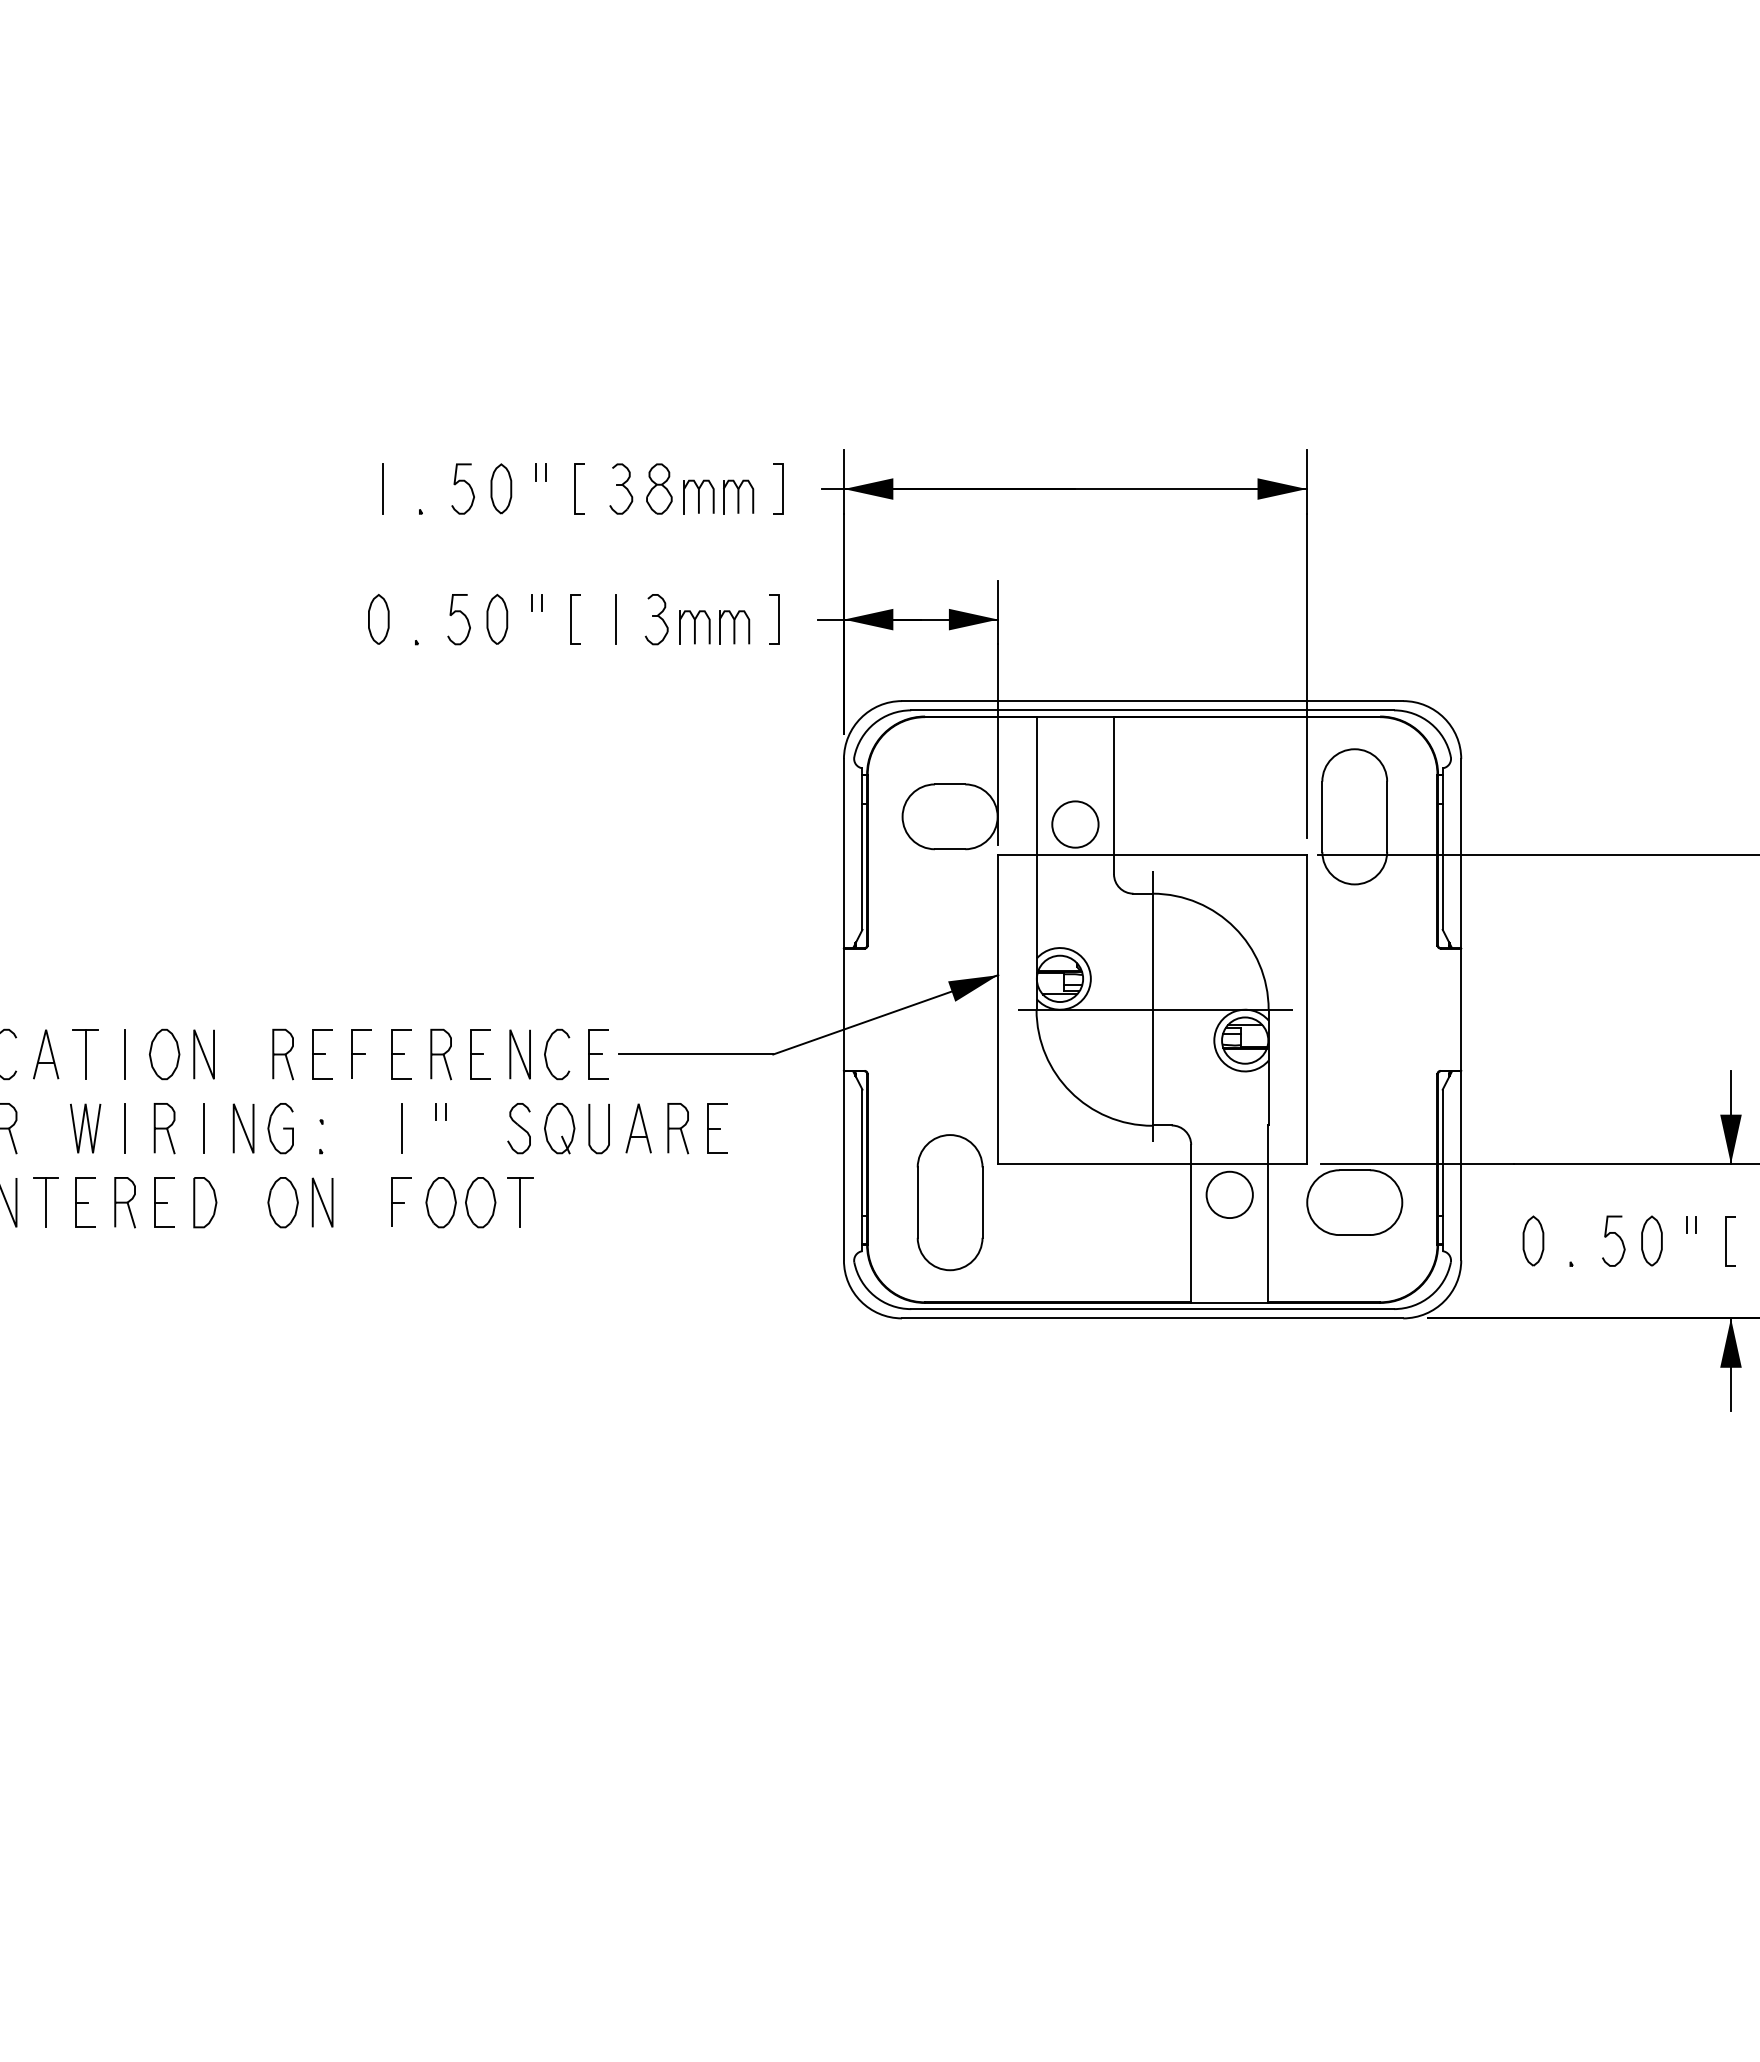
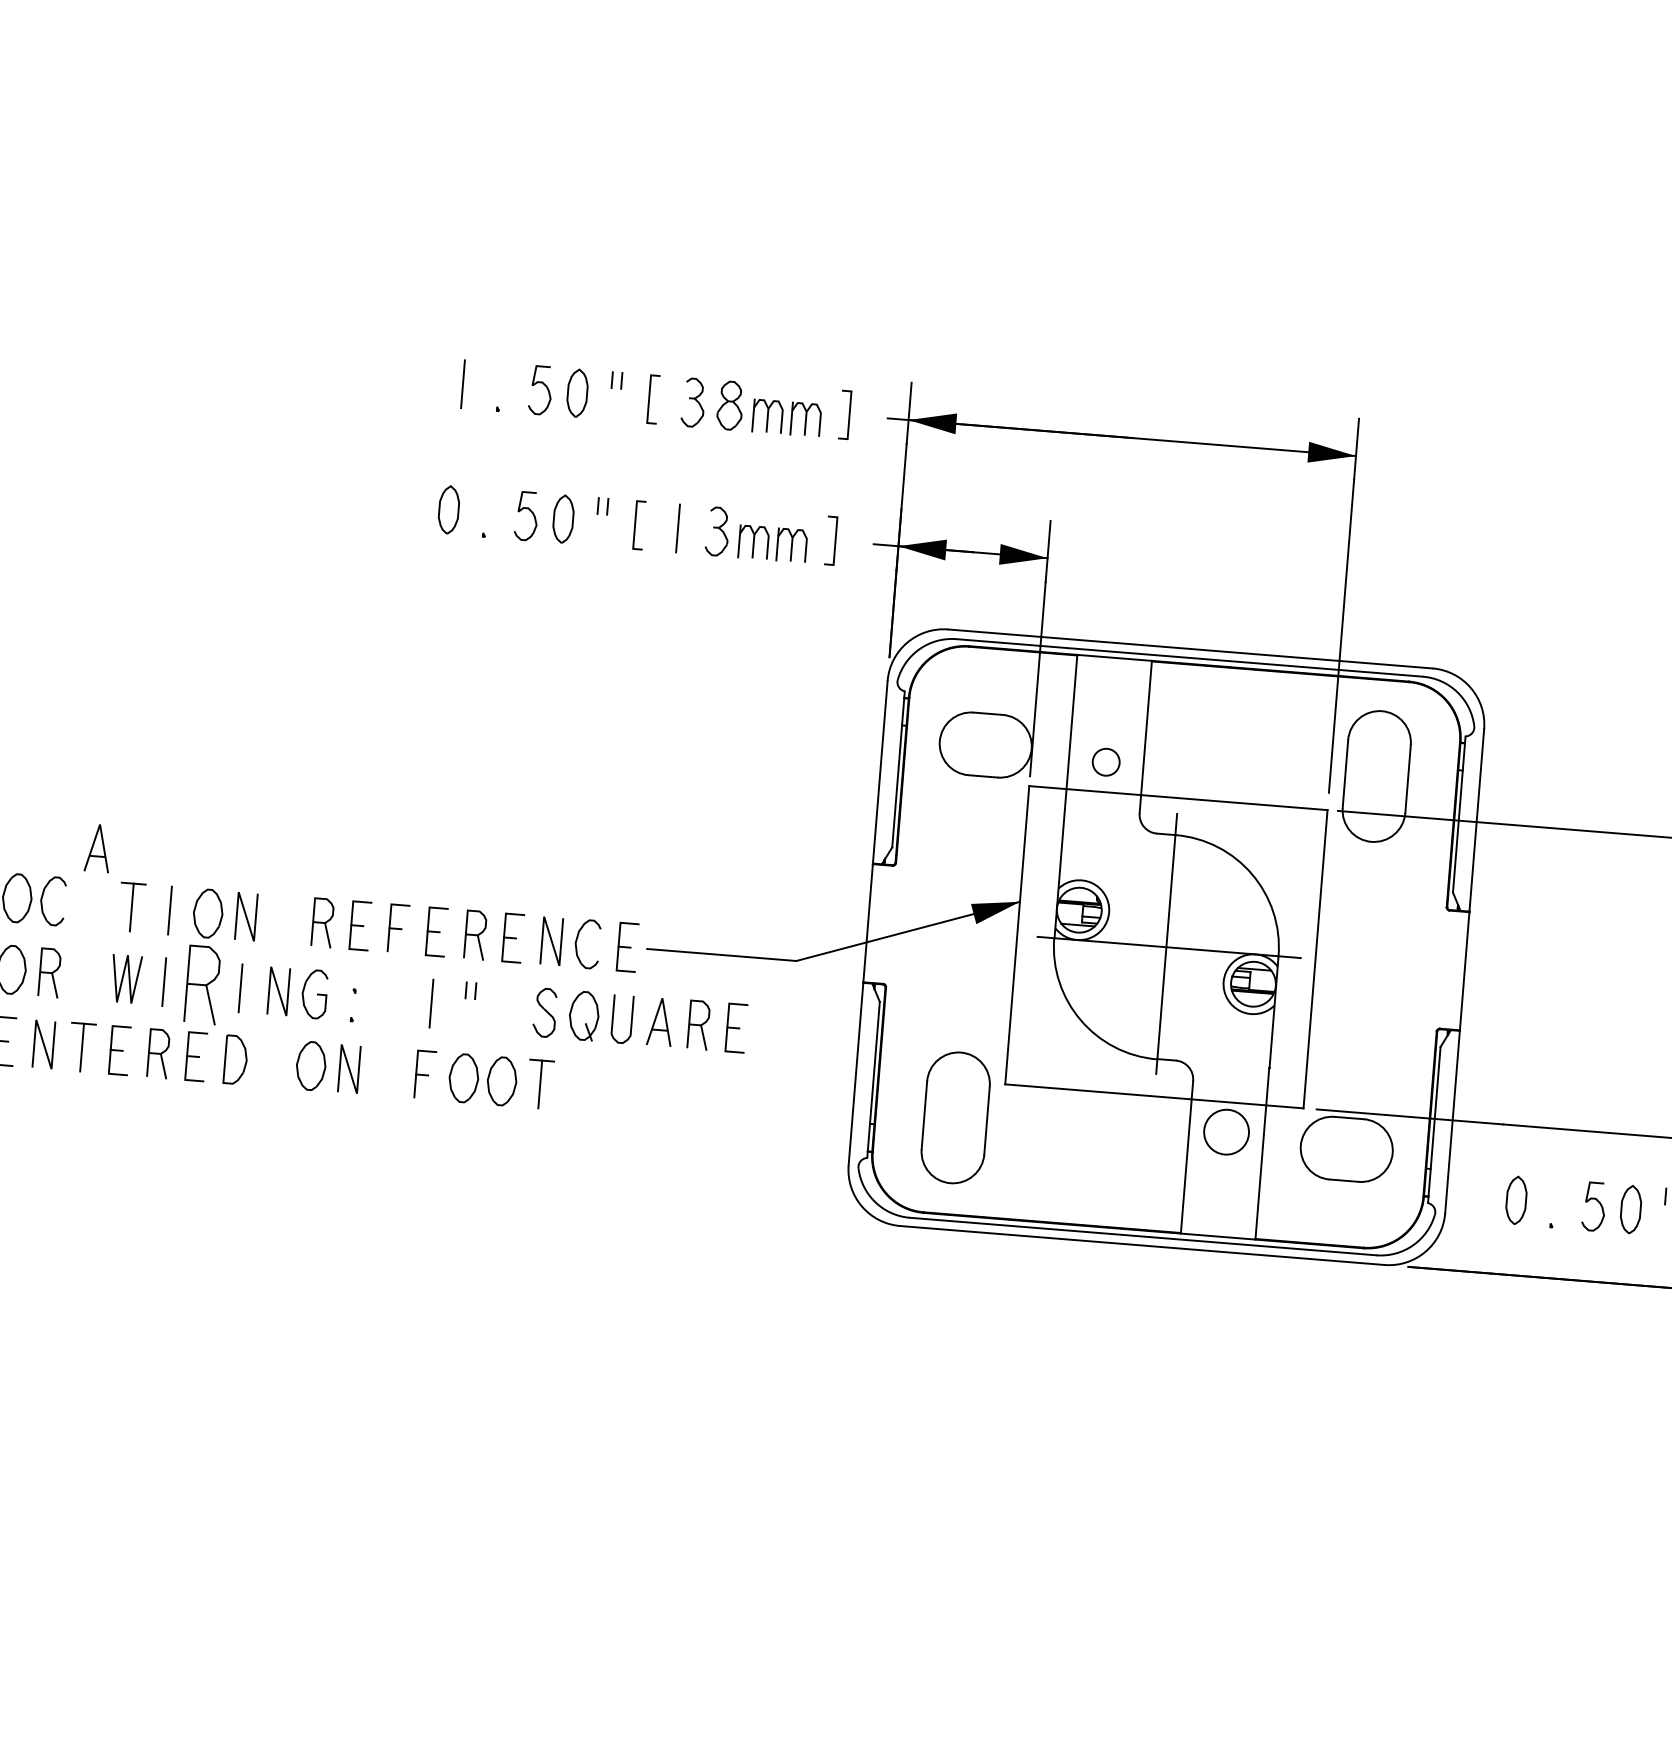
circle: (1075, 824) -> (1106, 762), size x0.6
part: (46, 1054) -> (98, 848), moved
part: (164, 1128) -> (202, 985), size x1.6

